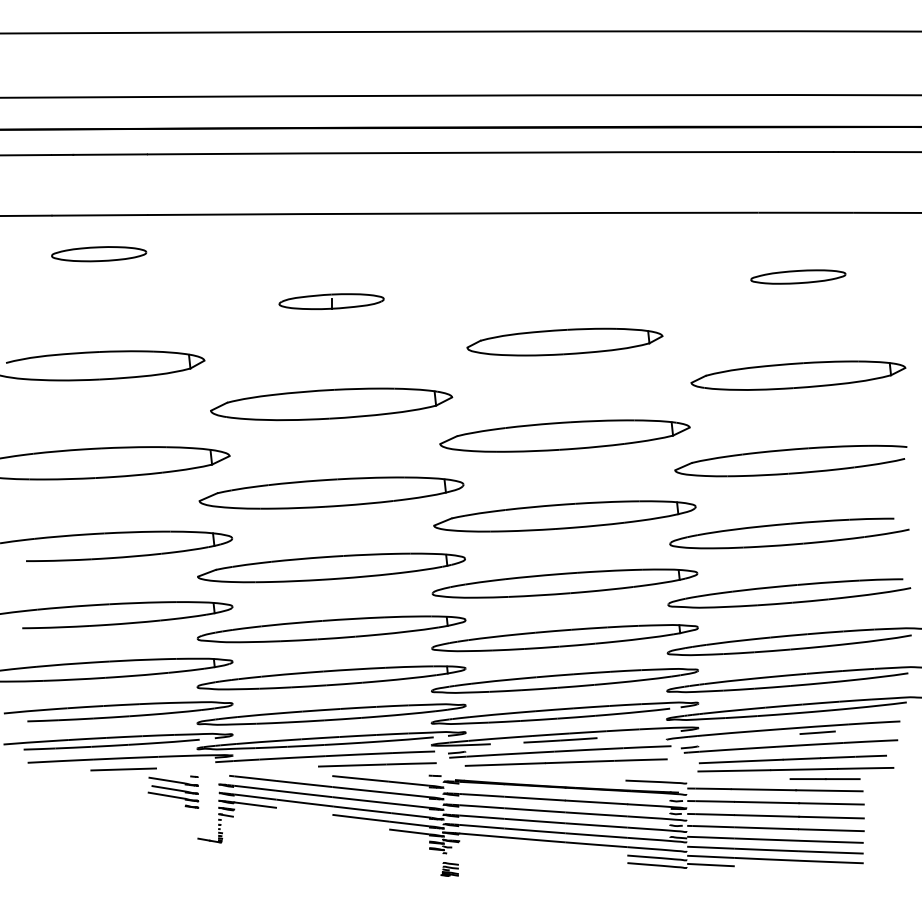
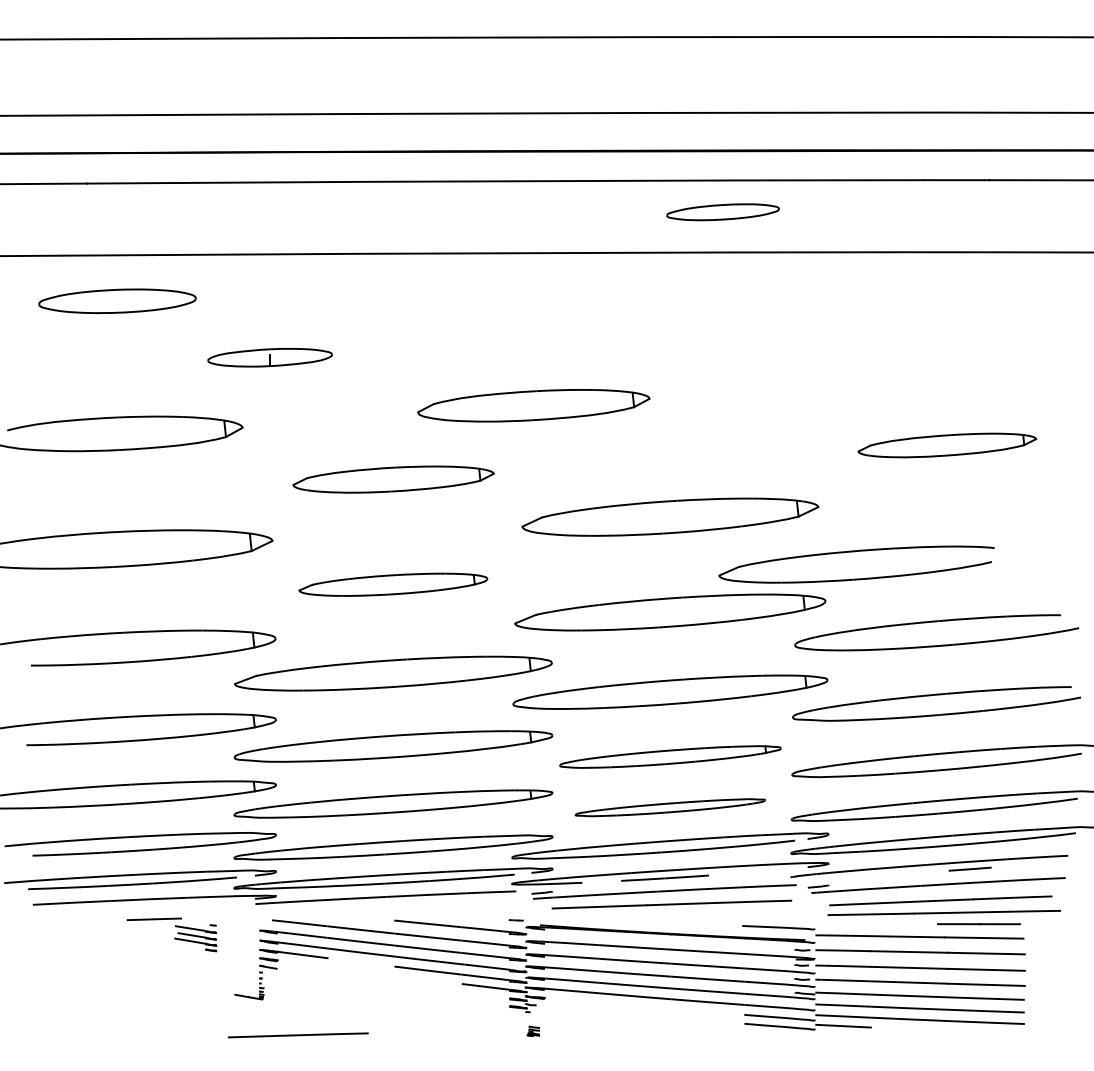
part: (99, 254) -> (118, 301), size x1.4
part: (798, 276) -> (723, 211), moved
part: (331, 301) -> (269, 357), moved
part: (564, 341) -> (533, 404), moved
part: (798, 375) -> (947, 445), size x0.7
part: (331, 404) -> (393, 479), size x0.7
part: (790, 450) -> (856, 552), moved
part: (331, 492) -> (393, 584), size x0.6
part: (564, 638) -> (669, 757), size x0.7
part: (564, 680) -> (669, 807), size x0.6
line: (377, 764) -> (298, 1034), moved
part: (144, 787) -> (171, 934), size x0.7
part: (449, 869) -> (533, 1031), size x0.6

